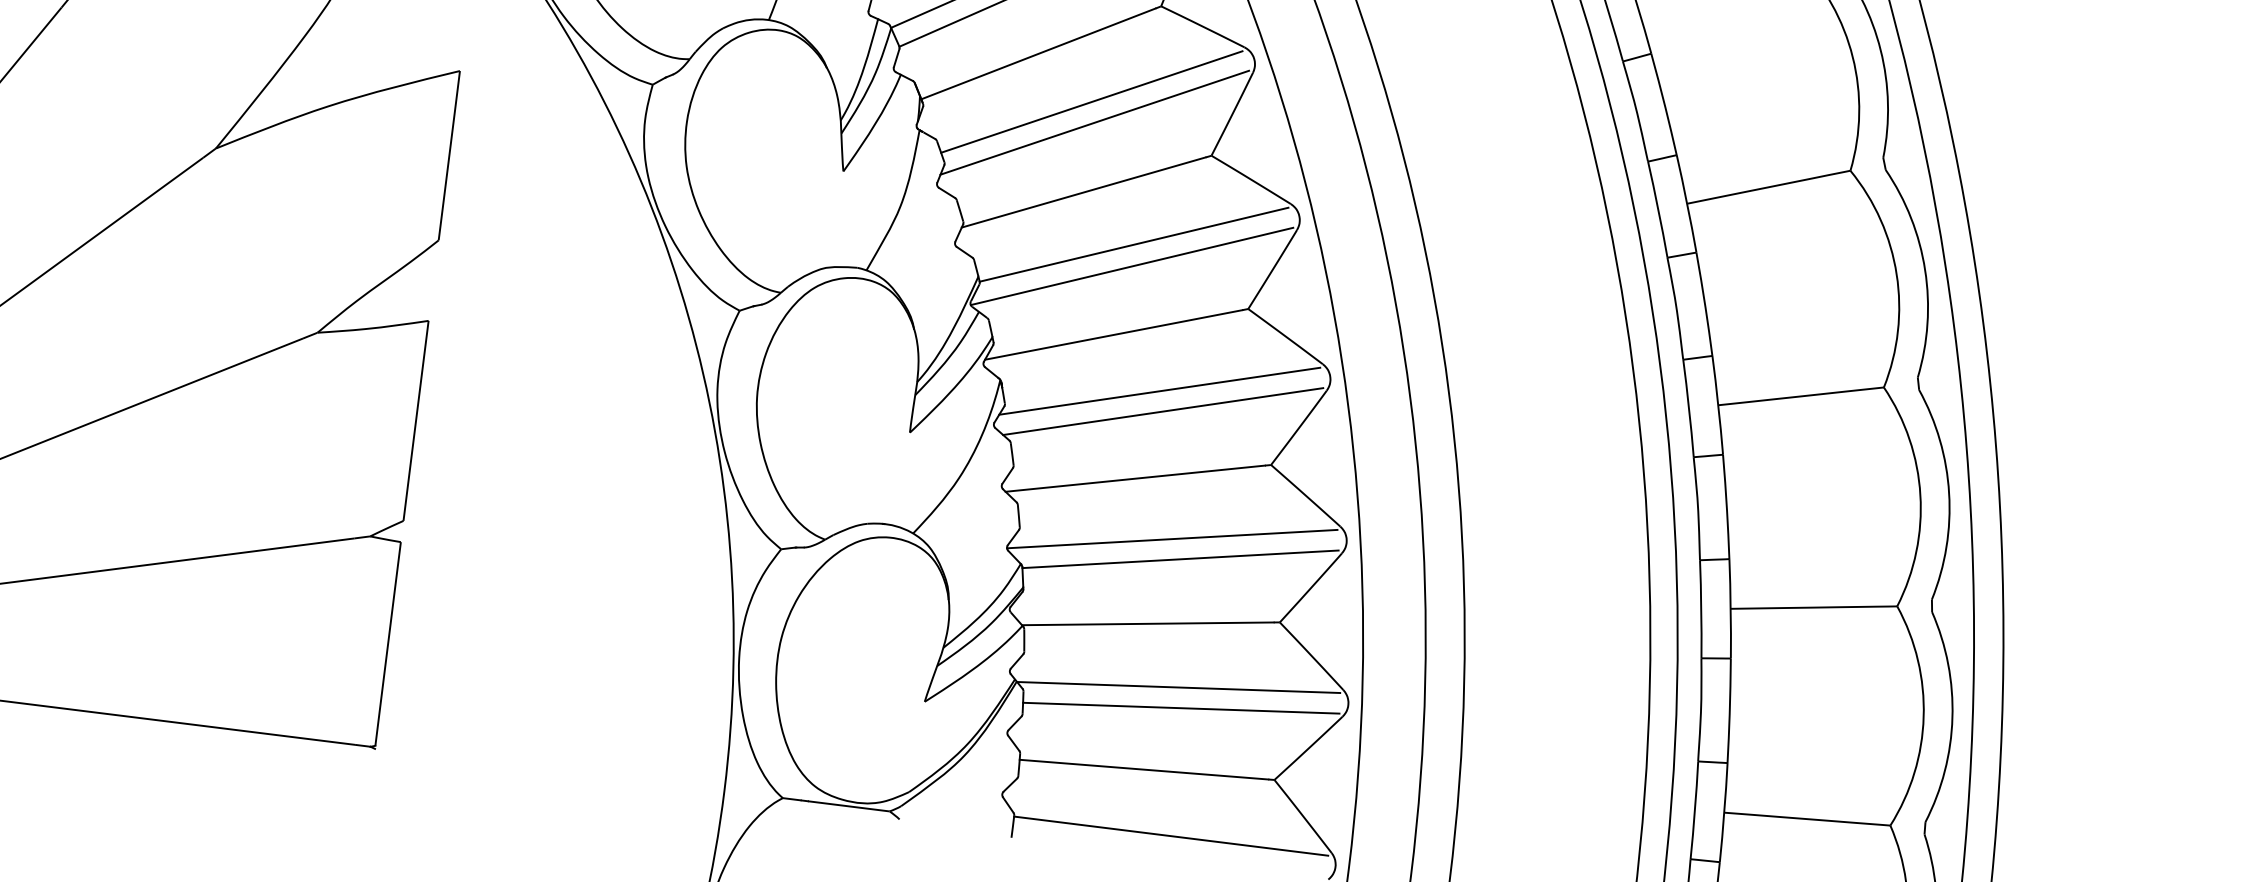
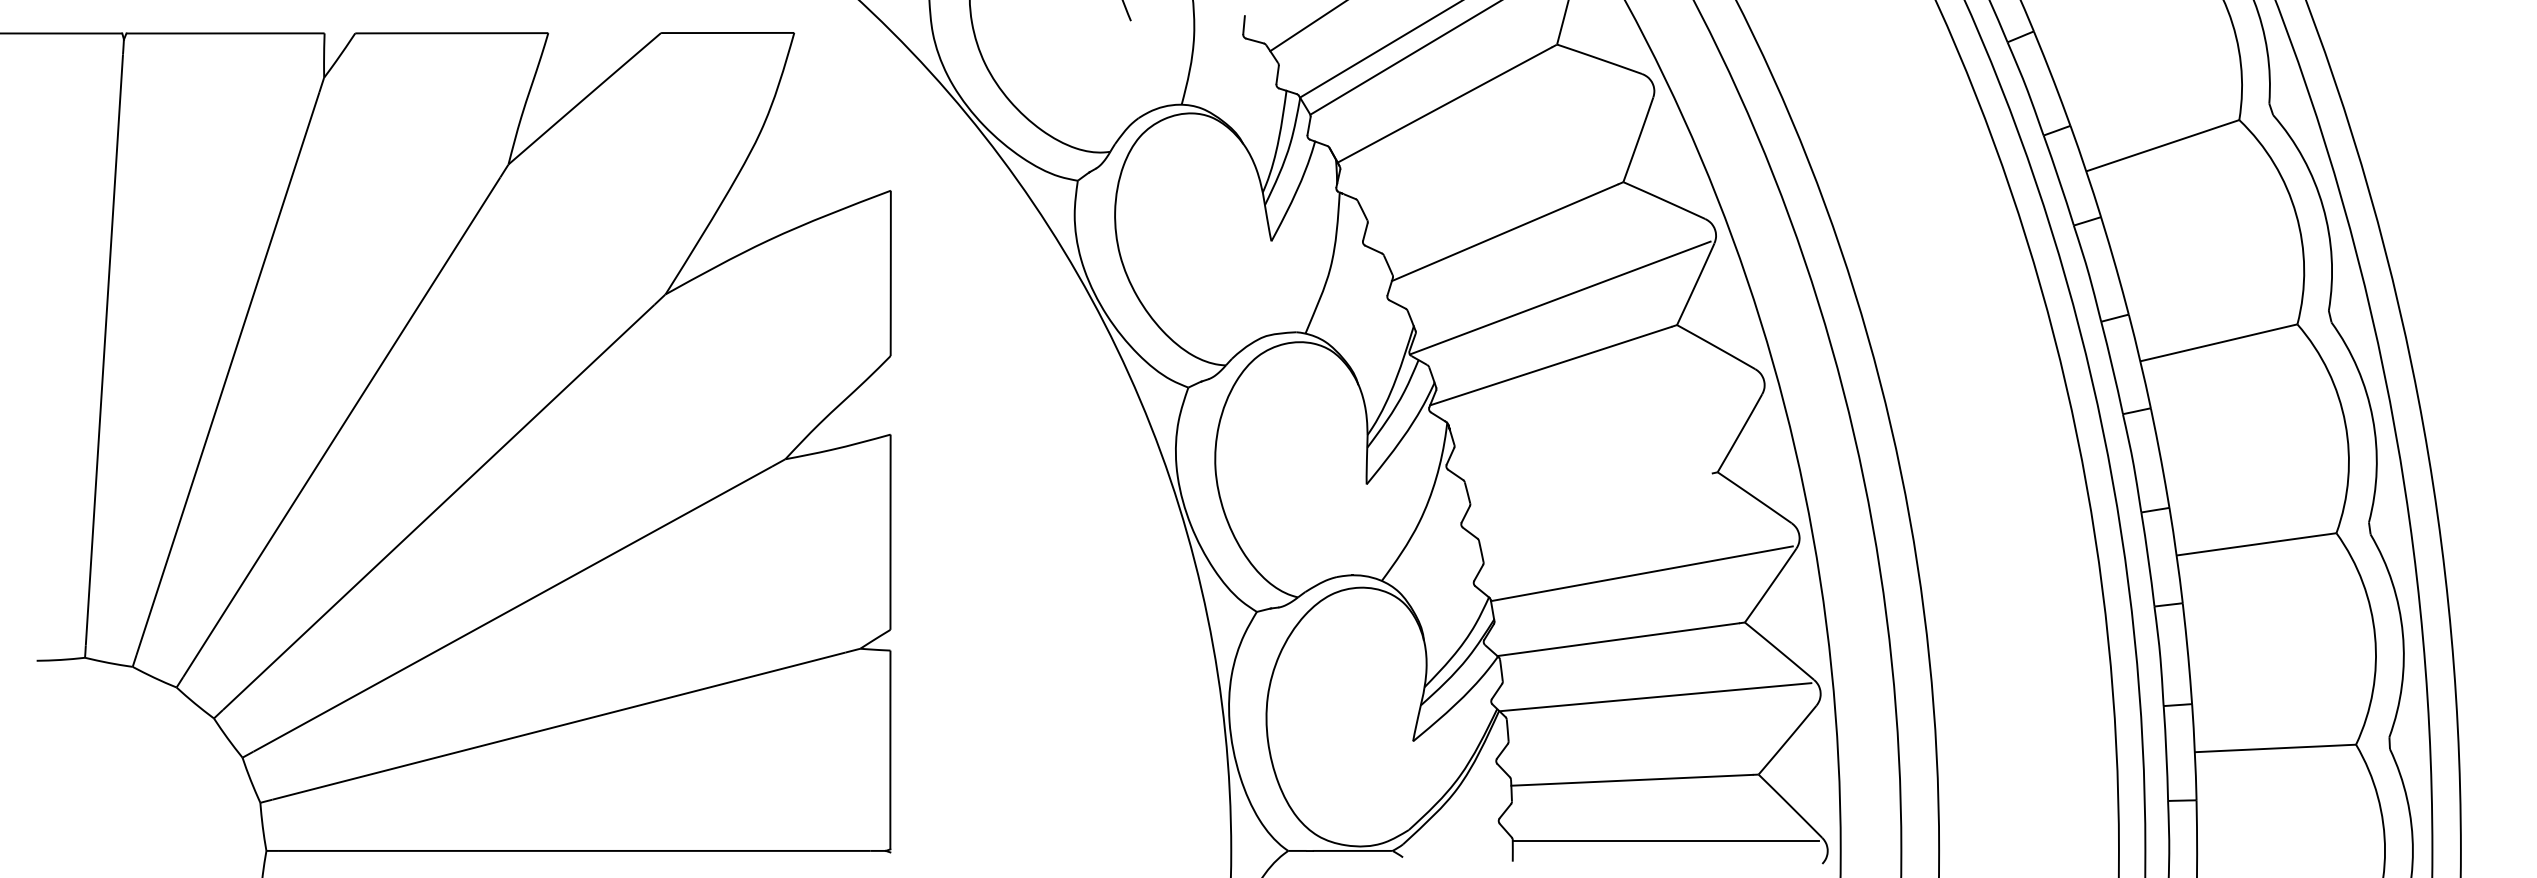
line: (1091, 101) -> (1501, 144), removed
line: (1095, 122) -> (1507, 164), removed
line: (1134, 244) -> (1559, 276), removed
line: (1159, 390) -> (1601, 414), removed
line: (1163, 411) -> (1607, 433), removed
line: (1135, 478) -> (1588, 501), removed
line: (1172, 538) -> (1631, 554), removed
line: (1181, 707) -> (1660, 716), removed

